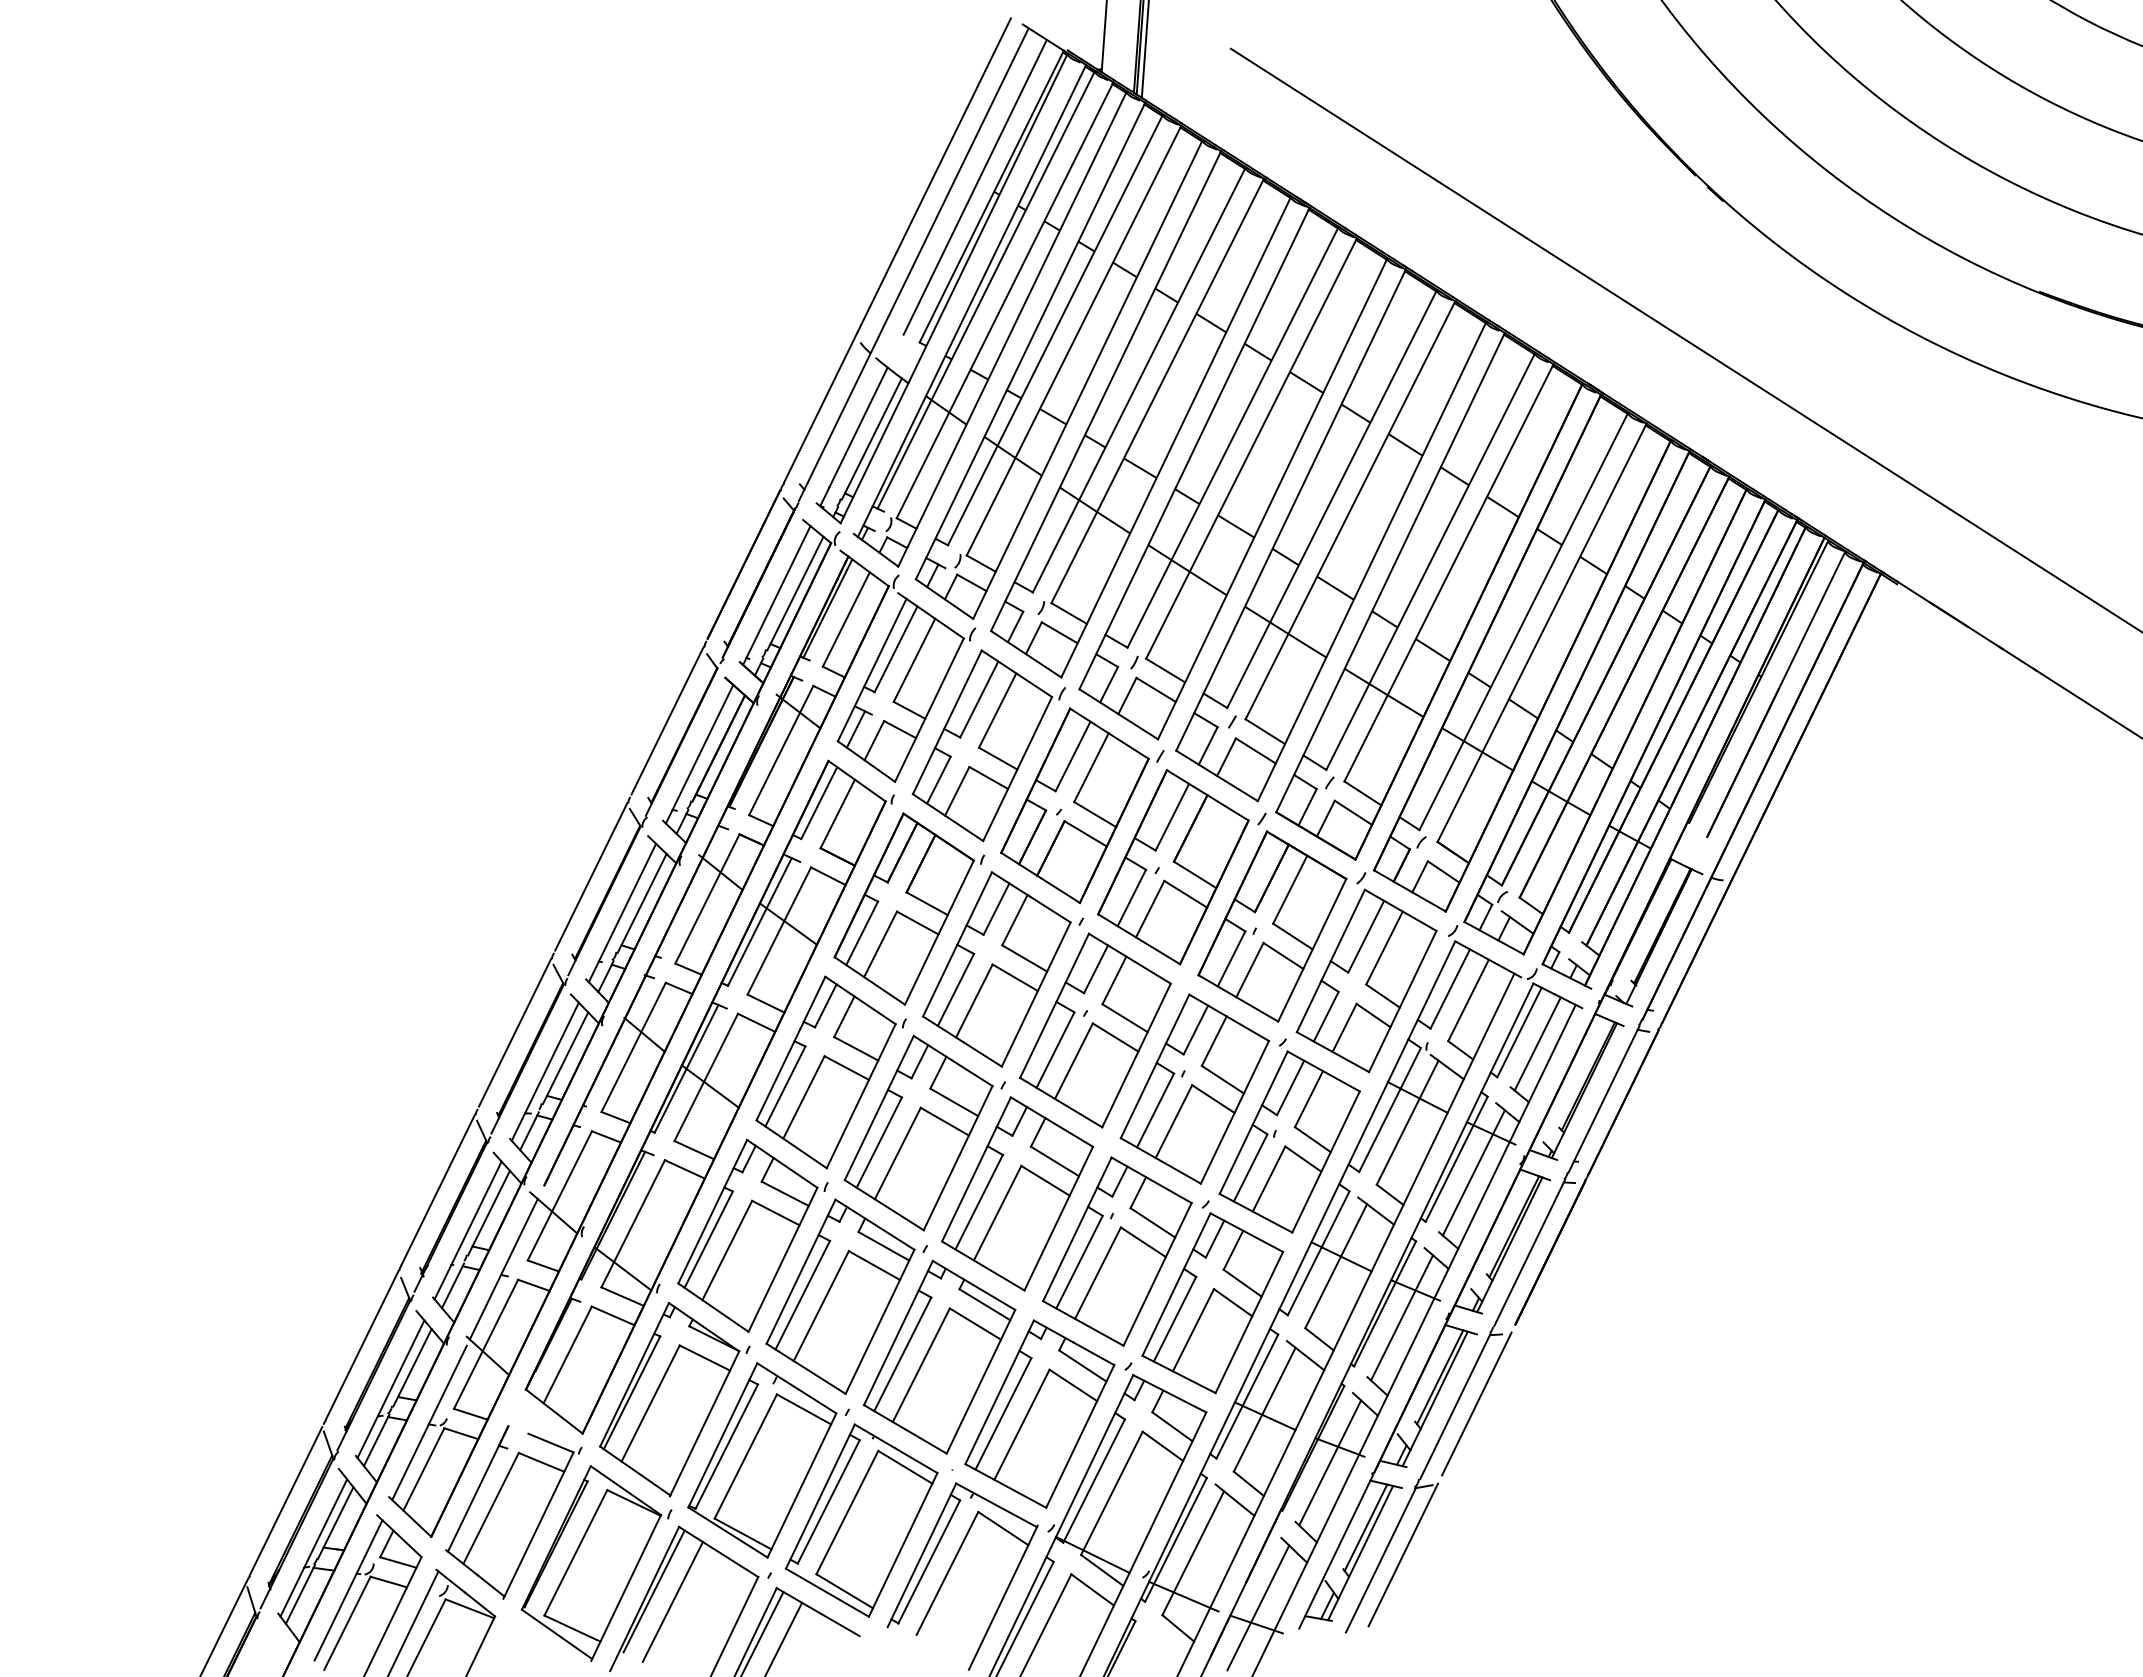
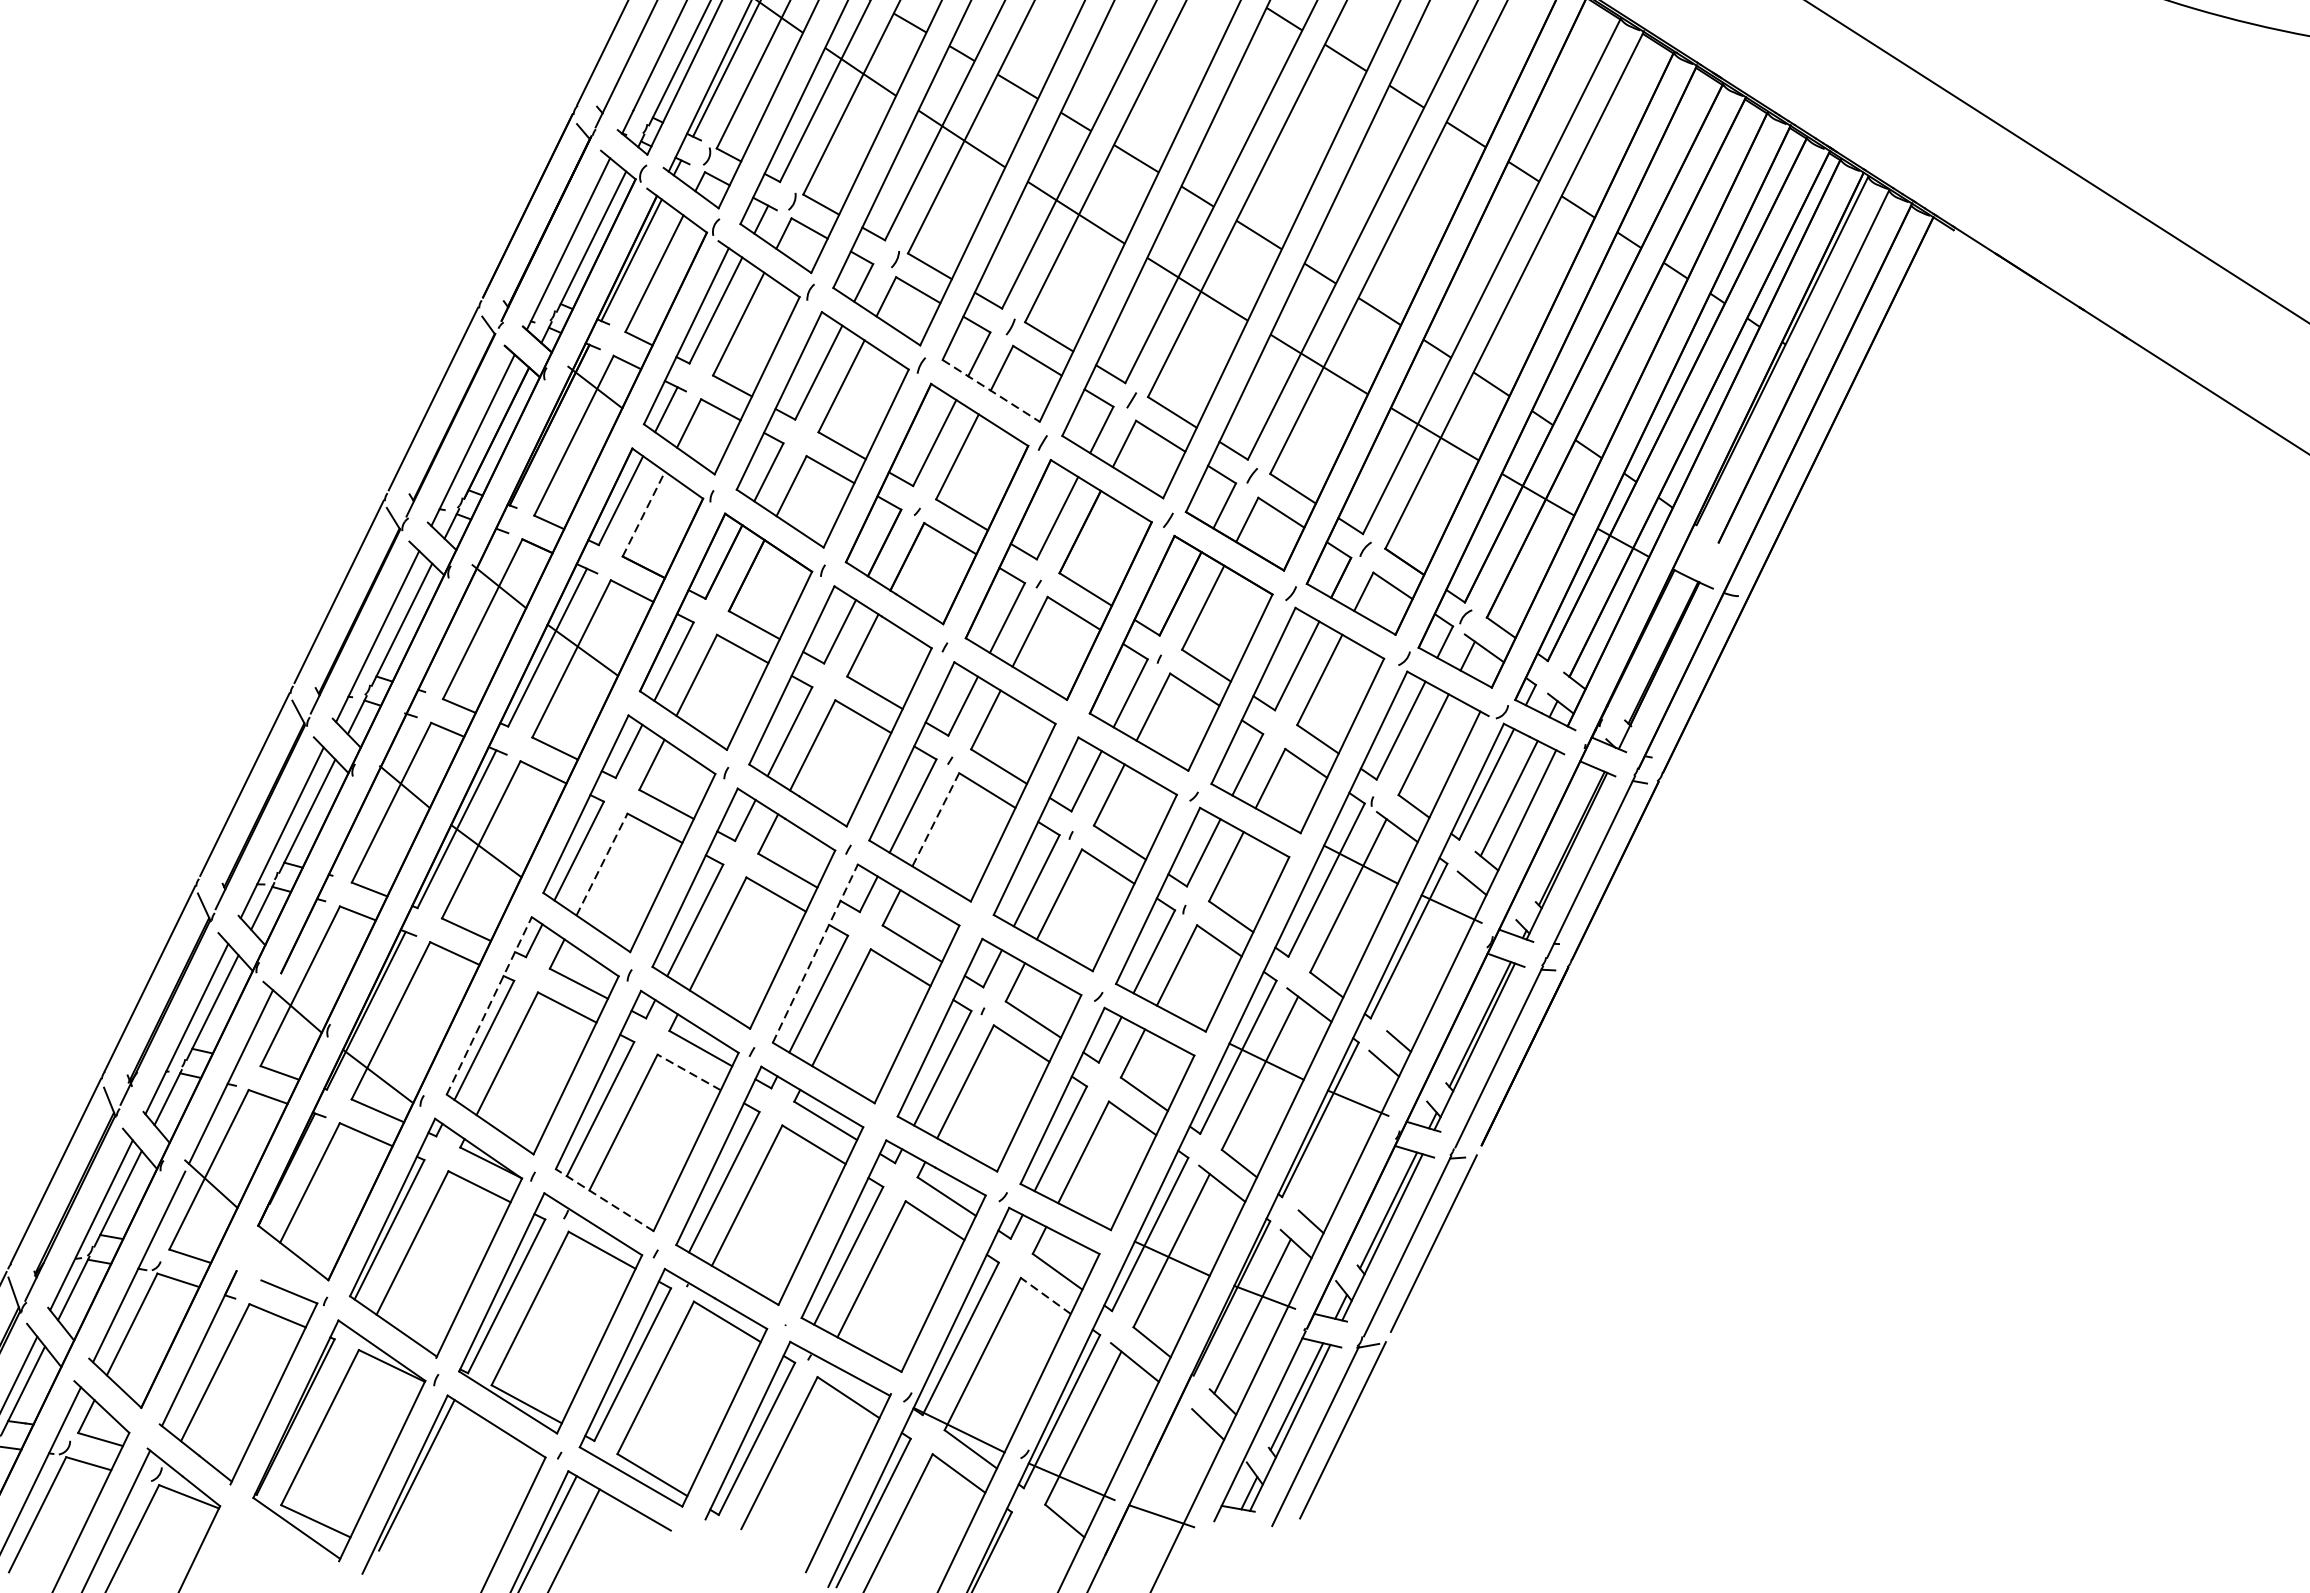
line: (1118, 714) -> (990, 391), solid -> dashed
line: (838, 813) -> (644, 513), solid -> dashed
line: (1073, 1061) -> (935, 820), solid -> dashed
line: (804, 1096) -> (602, 863), solid -> dashed
line: (976, 1169) -> (815, 953), solid -> dashed
line: (1473, 1172) -> (1429, 957), removed
line: (712, 1211) -> (488, 1005), solid -> dashed
line: (874, 1265) -> (689, 1072), solid -> dashed
line: (1402, 1317) -> (1342, 1136), removed
line: (806, 1368) -> (605, 1199), solid -> dashed
line: (1162, 1446) -> (1045, 1296), solid -> dashed
line: (672, 1601) -> (439, 1487), removed
line: (1258, 1607) -> (1164, 1495), removed

